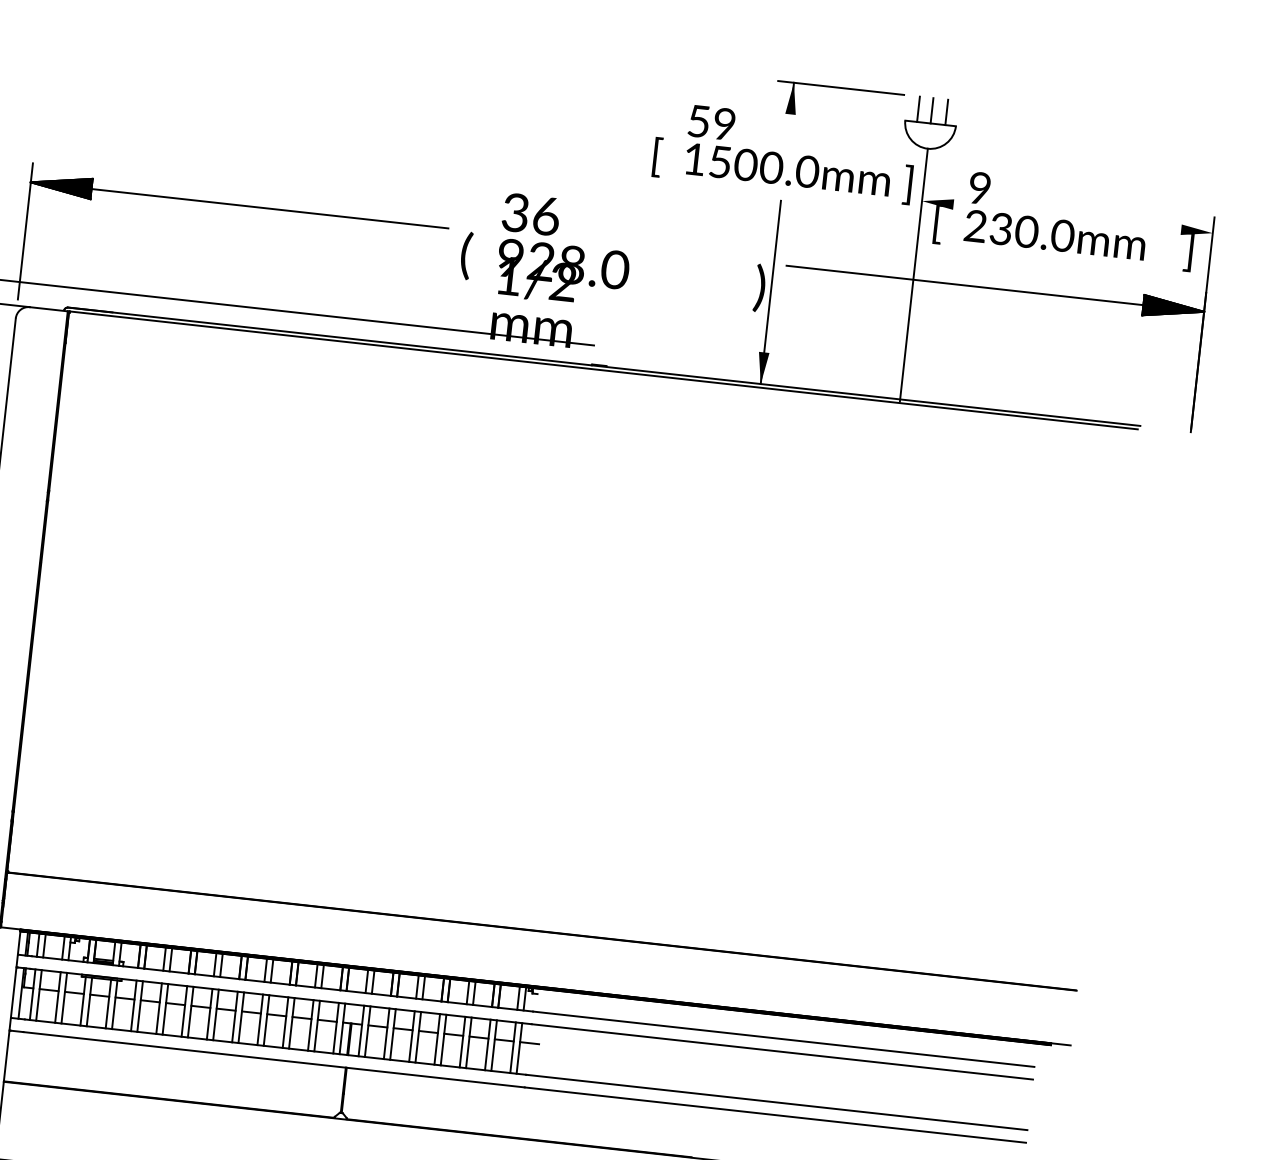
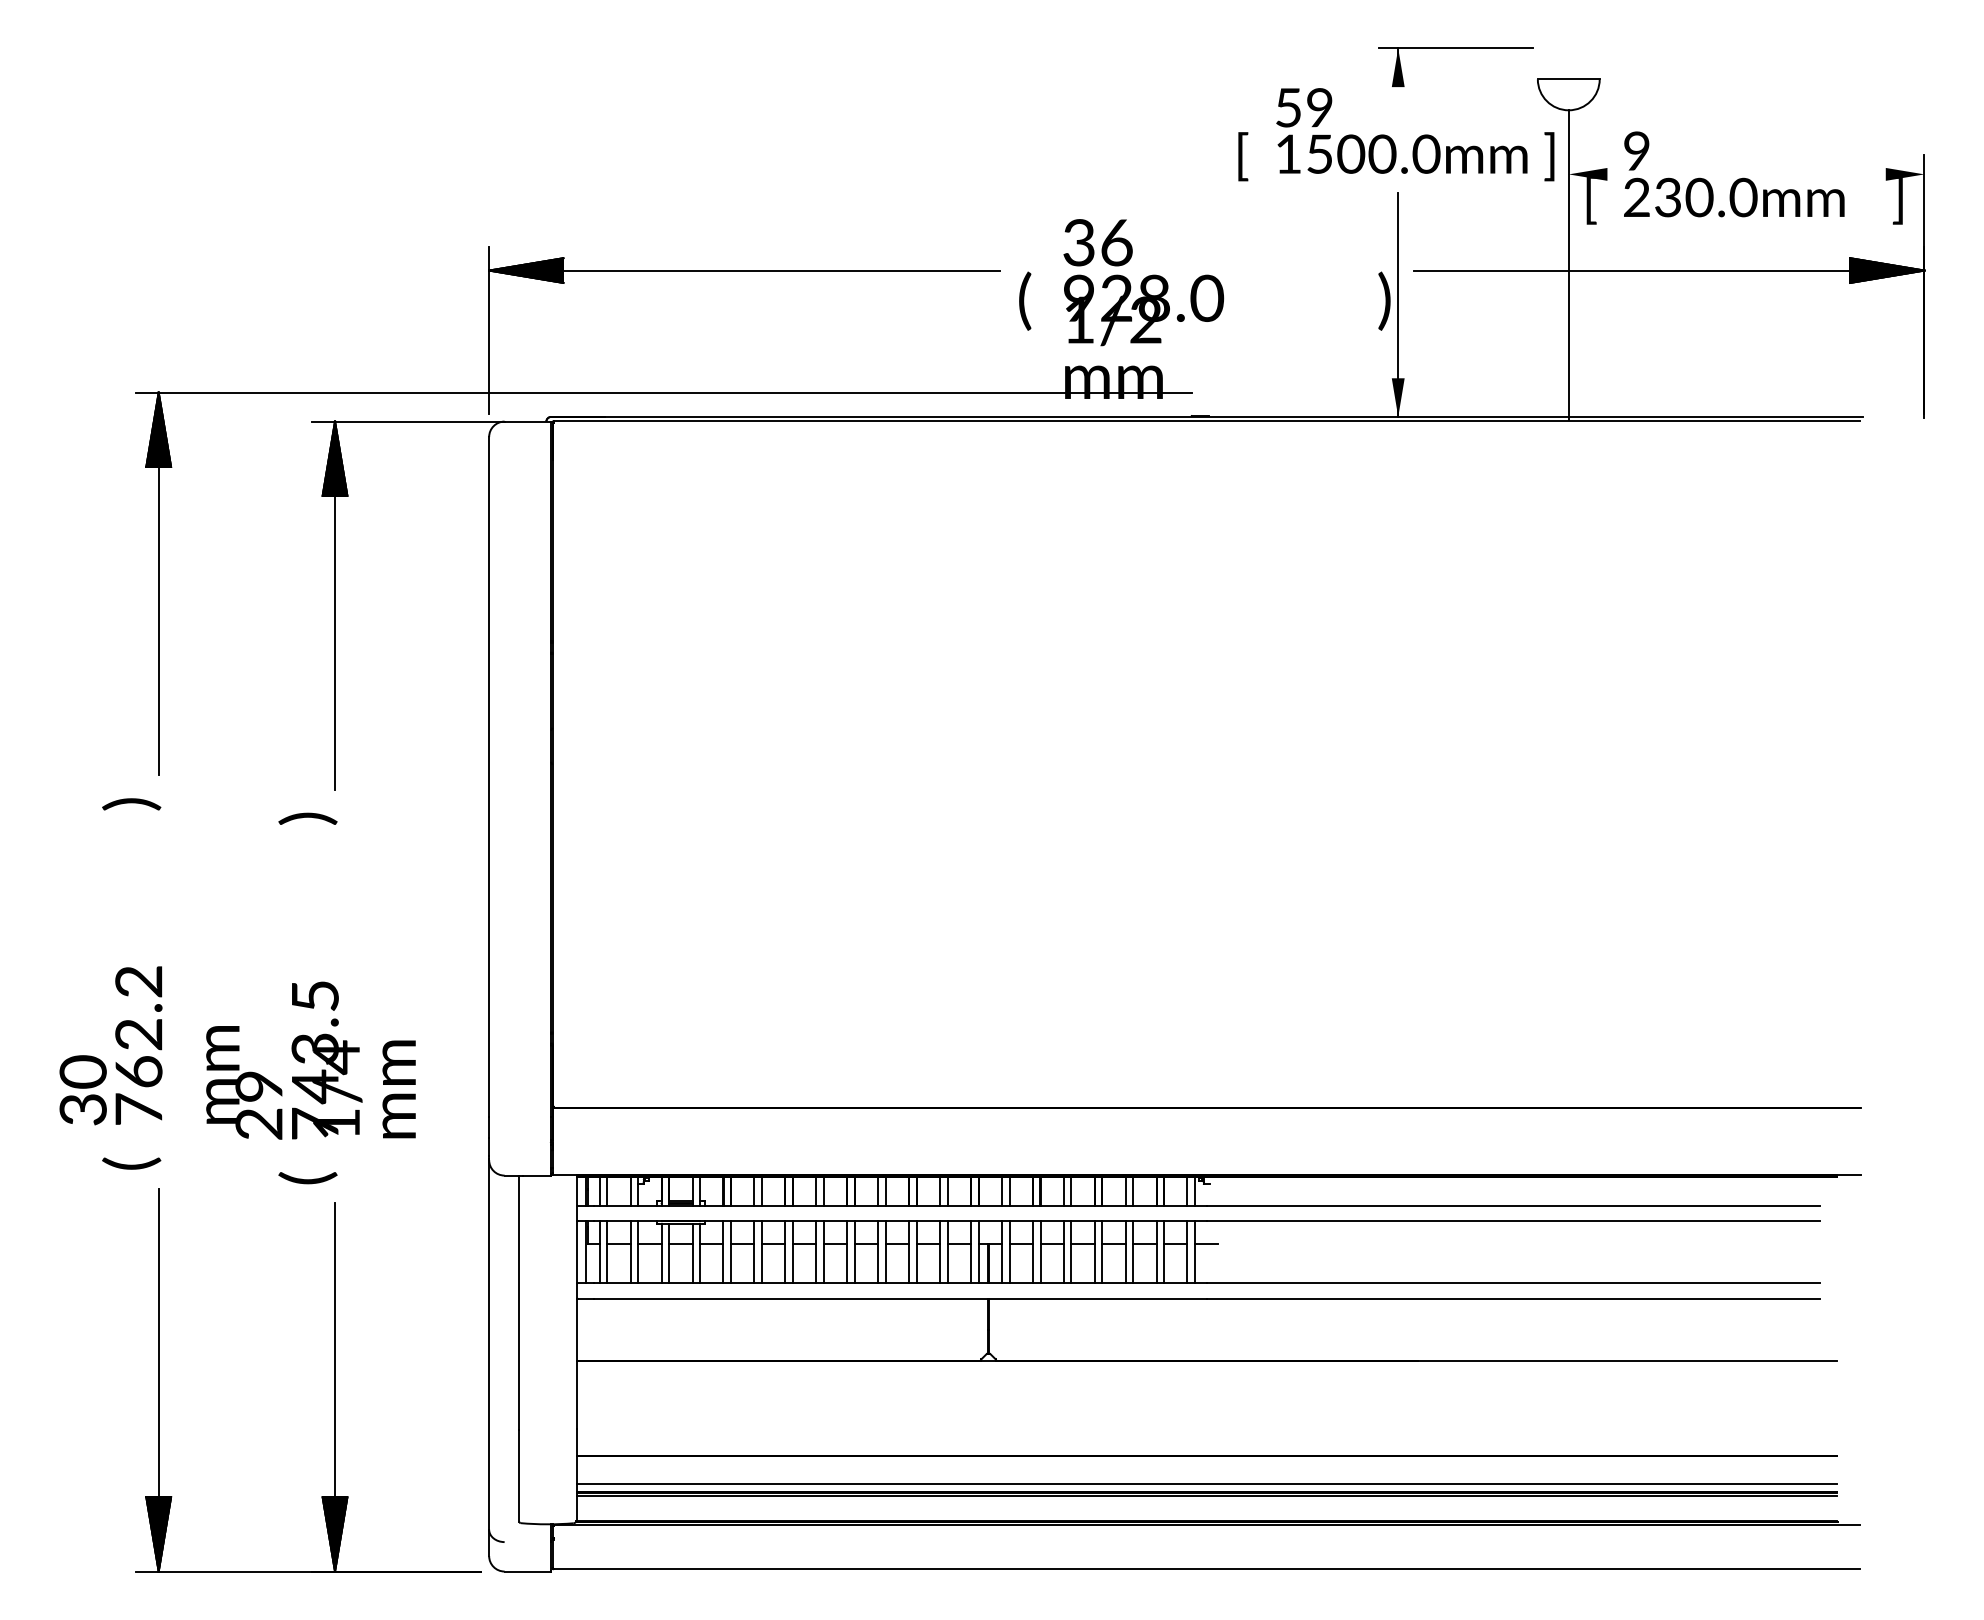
line: (918, 109) -> (1552, 63), removed
line: (931, 110) -> (1568, 63), removed
line: (946, 112) -> (1586, 63), removed

